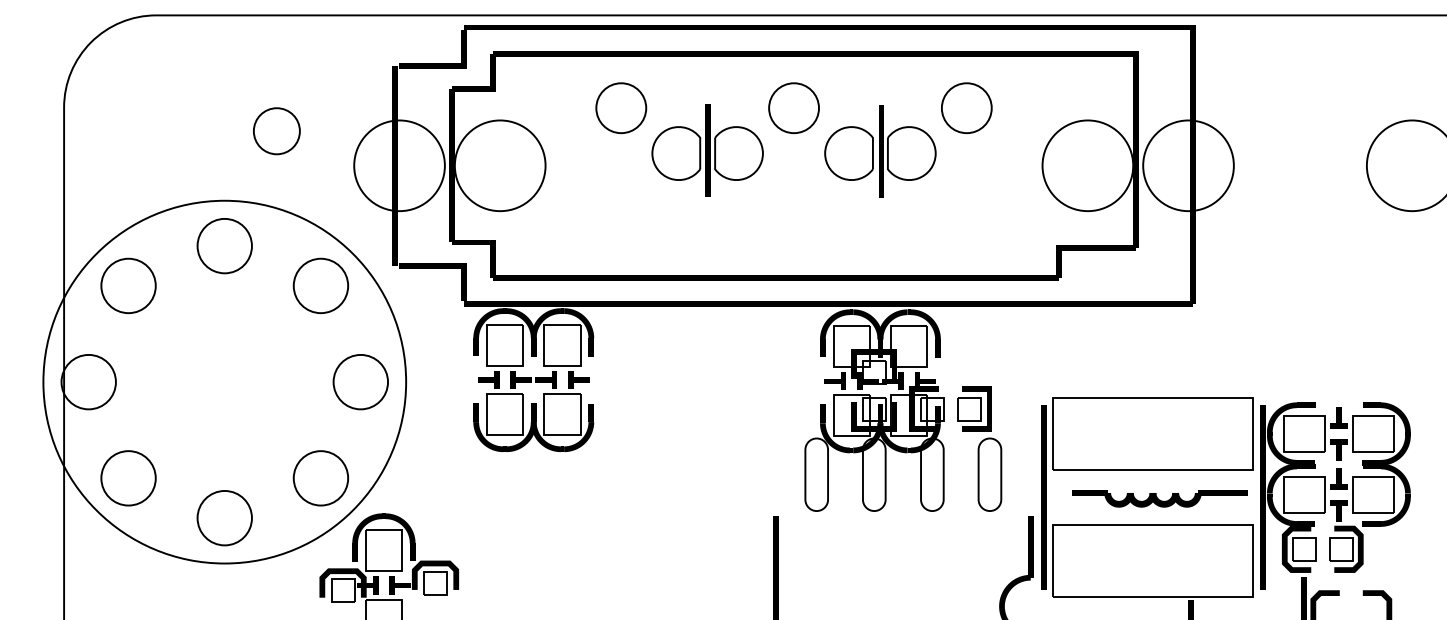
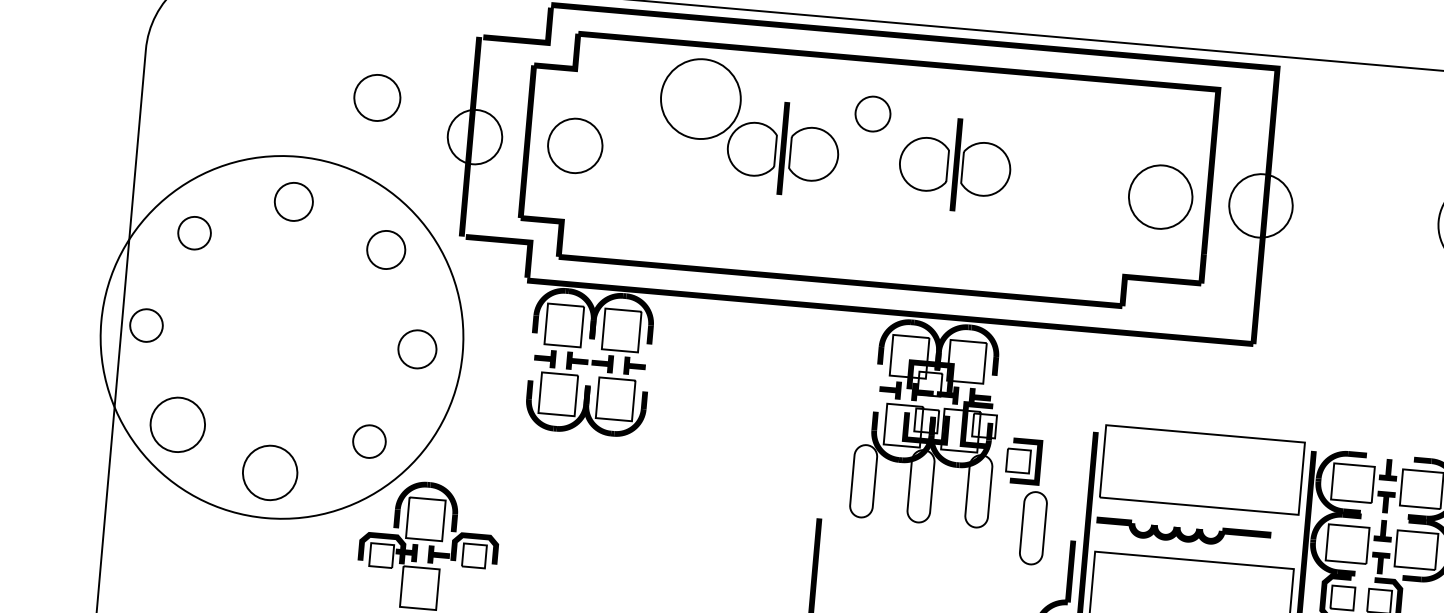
circle: (793, 107) -> (872, 113), size x0.7
circle: (966, 107) -> (1044, 128), removed
circle: (621, 108) -> (701, 99), size x1.6
circle: (276, 131) -> (376, 98), moved
circle: (399, 165) -> (474, 136), size x0.6
circle: (499, 165) -> (574, 145), size x0.6
circle: (1087, 165) -> (1160, 196), size x0.7
circle: (1188, 165) -> (1260, 205), size x0.7
circle: (224, 245) -> (293, 201), size x0.7
circle: (128, 285) -> (194, 232), size x0.6
circle: (320, 285) -> (385, 249), size x0.7
circle: (88, 381) -> (146, 324), size x0.6
circle: (360, 382) -> (417, 349), size x0.7
part: (979, 448) -> (1025, 501), moved
circle: (320, 478) -> (368, 441), size x0.6
part: (1159, 498) -> (1183, 533), moved

